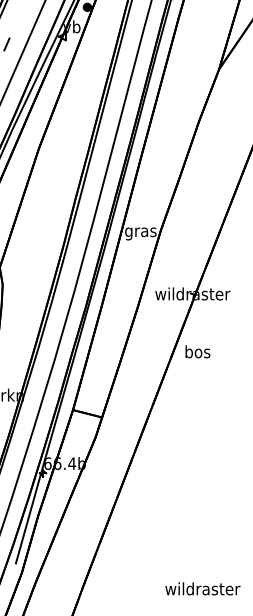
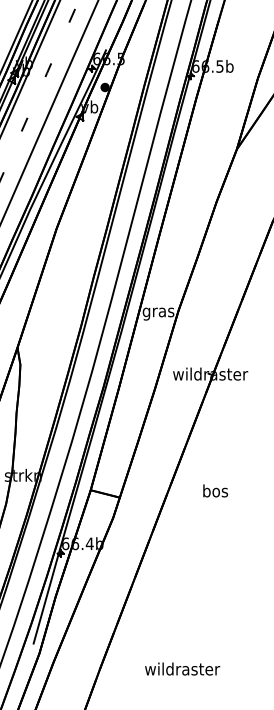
text: (197, 351) -> (215, 490), moved
text: (202, 588) -> (182, 668), moved

